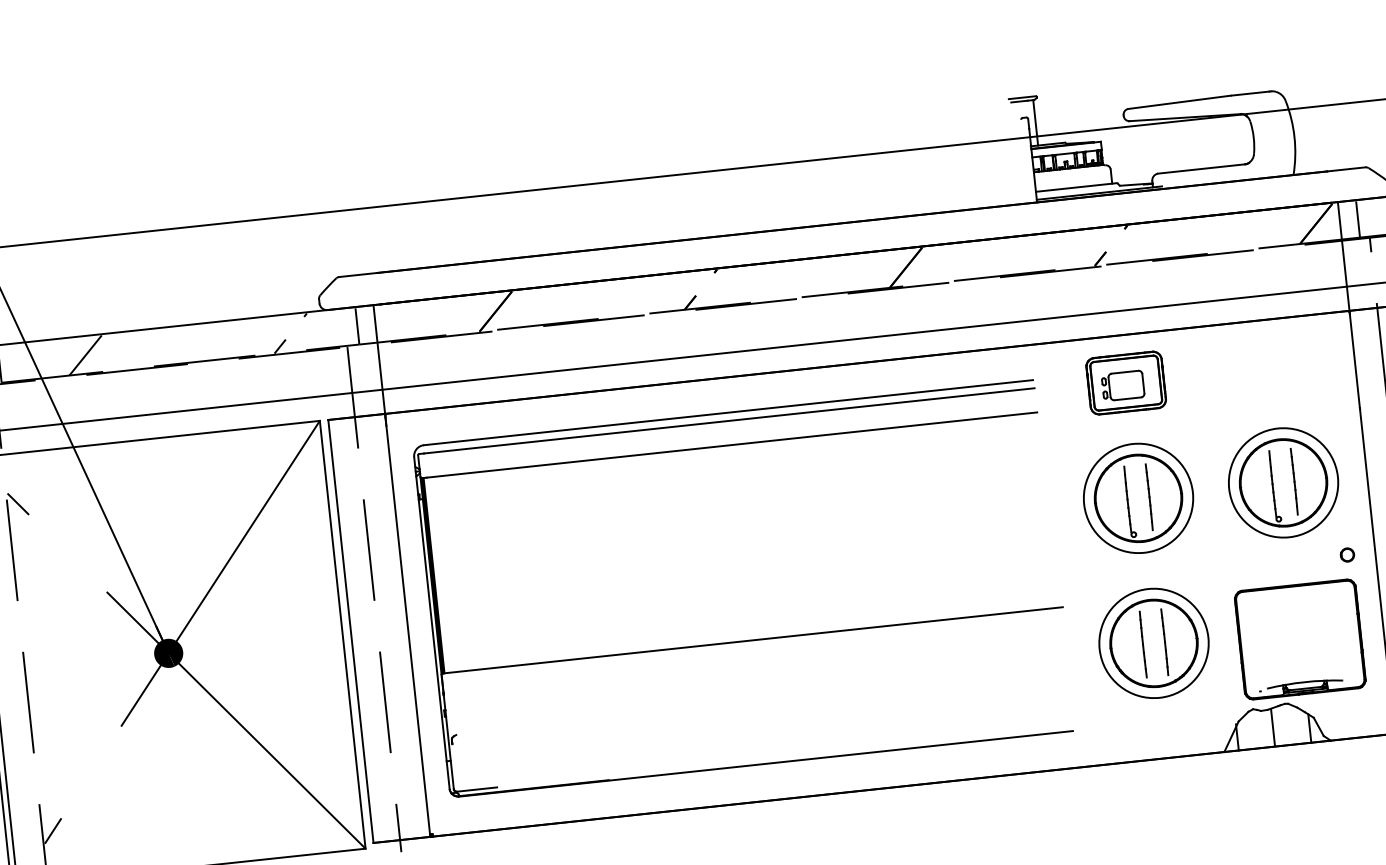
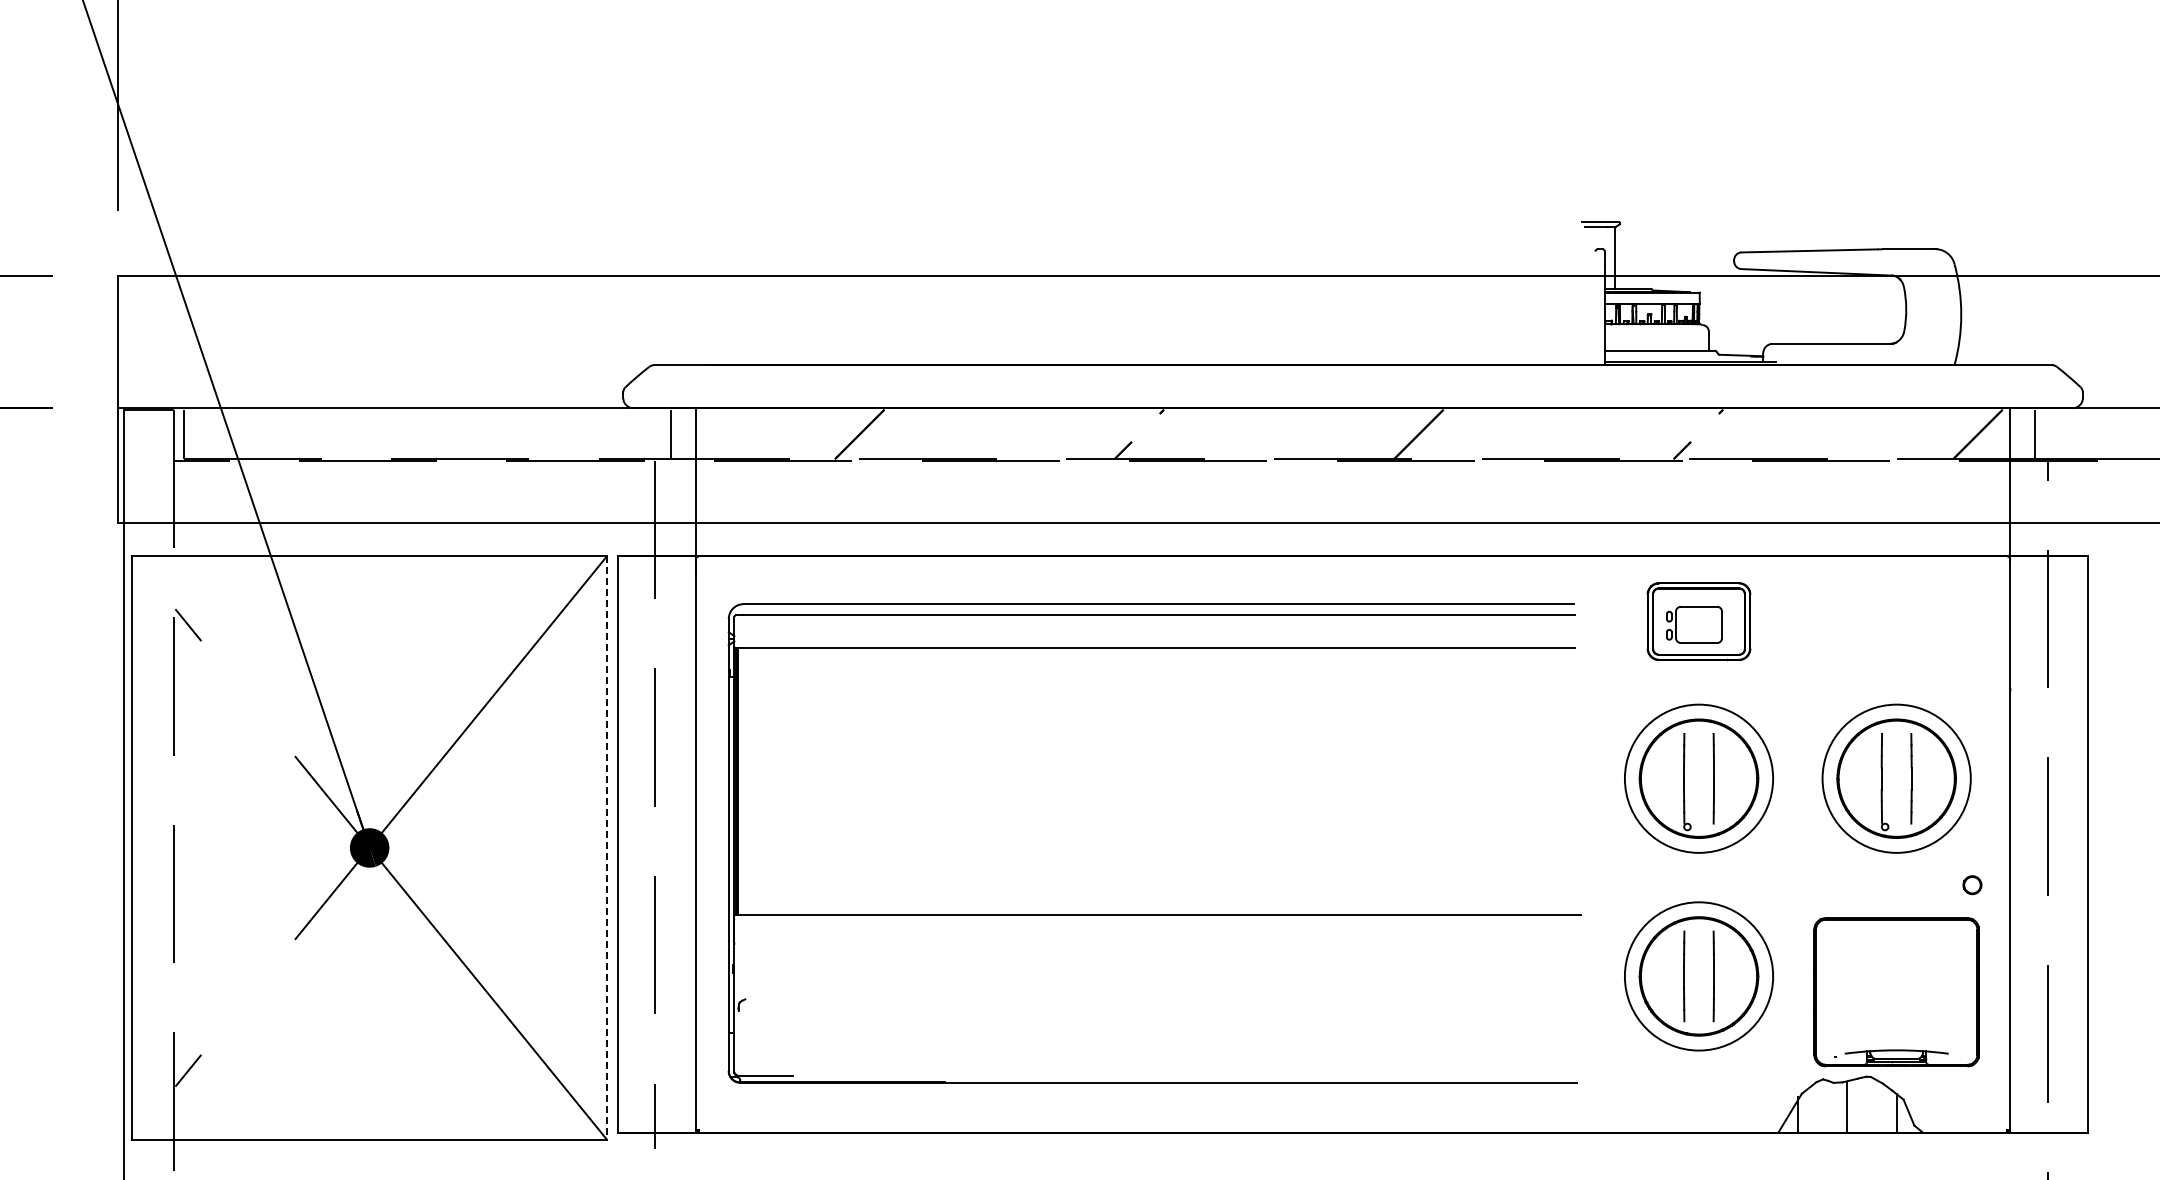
hatch: (187, 344) -> (439, 434), removed
line: (342, 634) -> (606, 847), solid -> dashed

